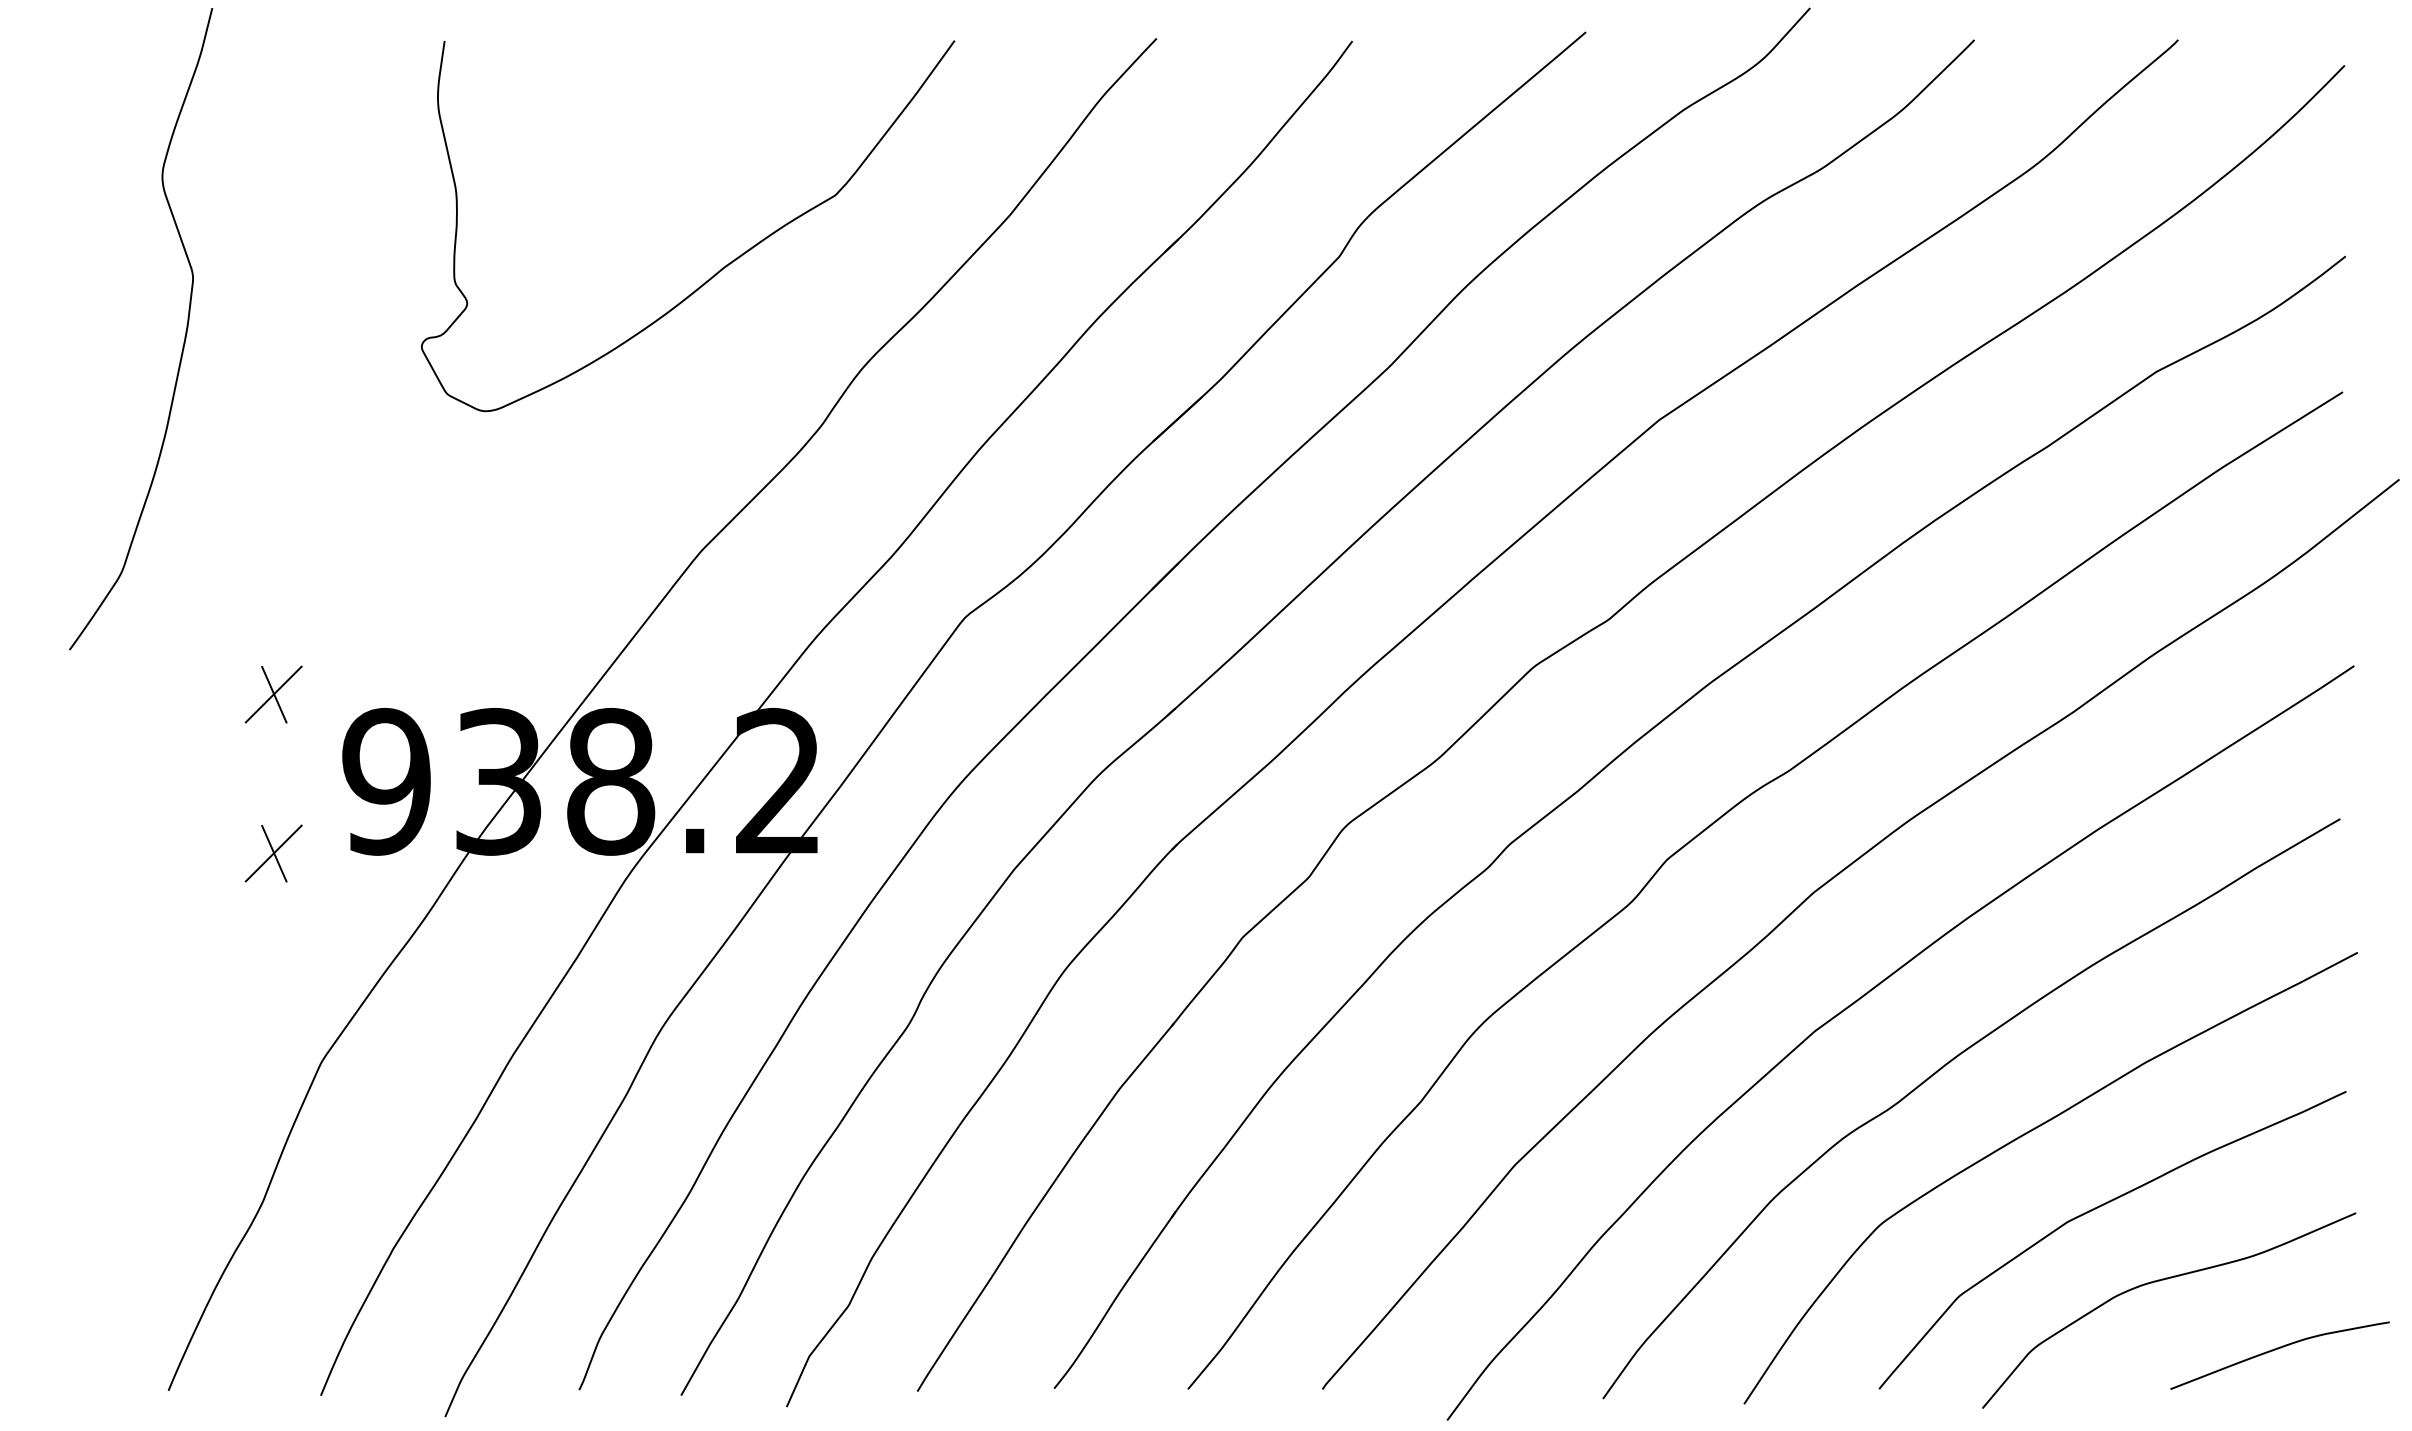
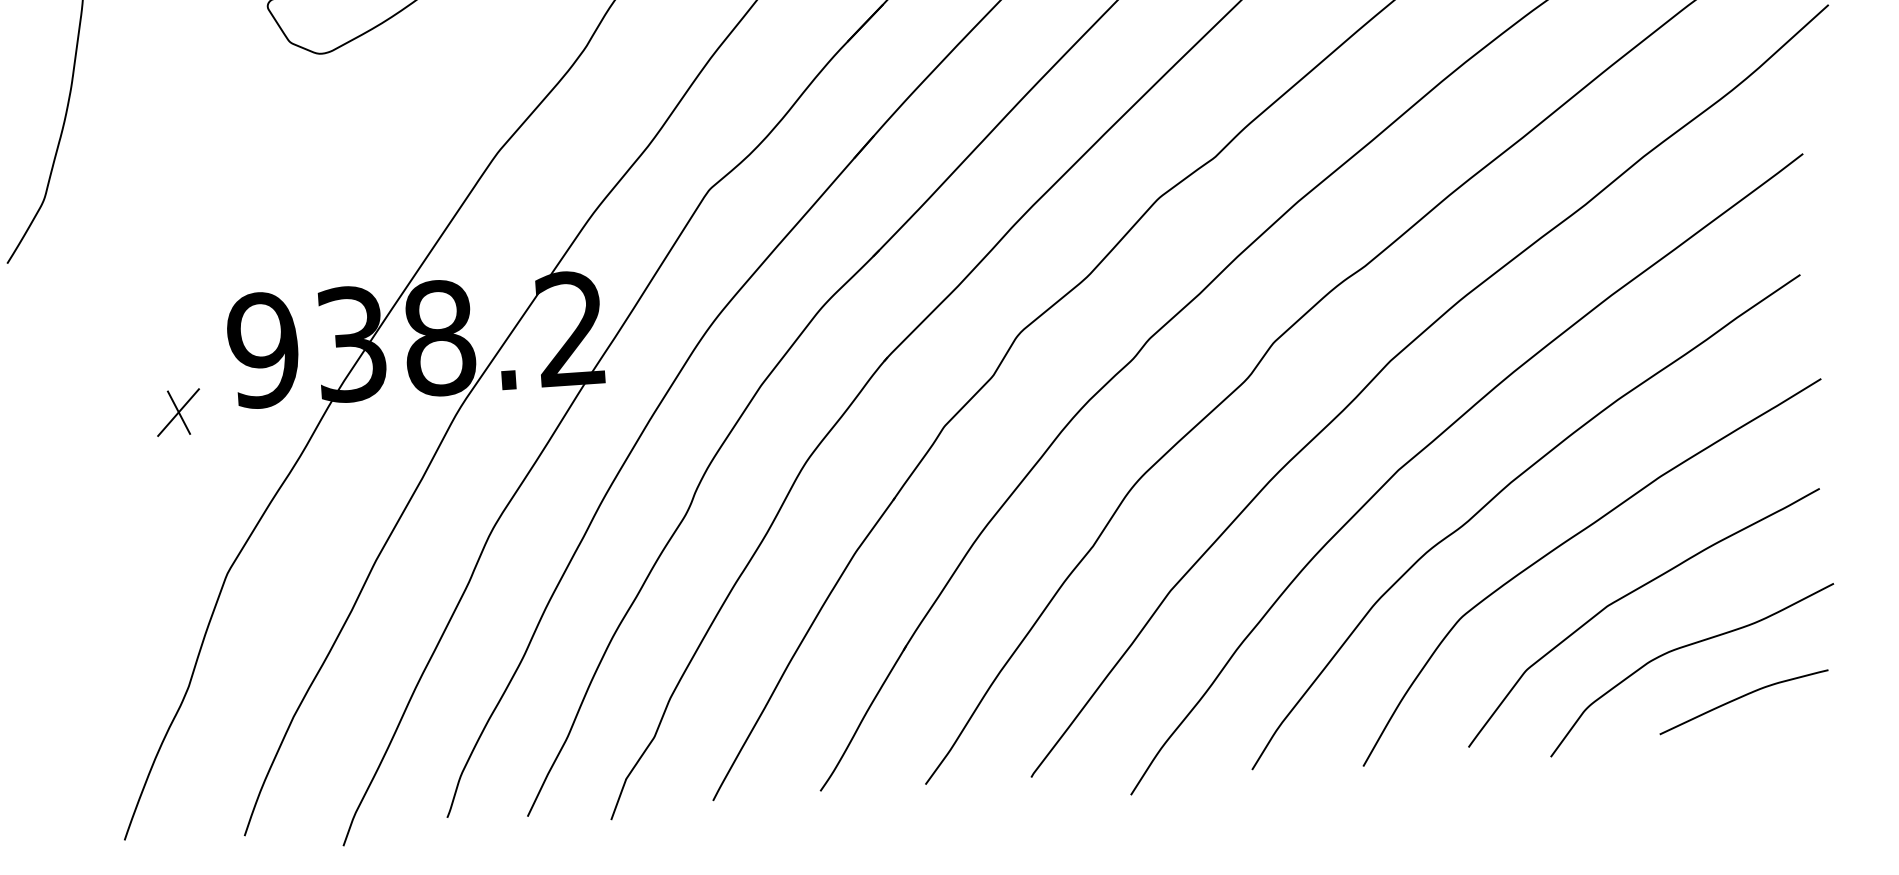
part: (273, 694) -> (169, 287), removed
curve: (2278, 1349) -> (1742, 697), moved

